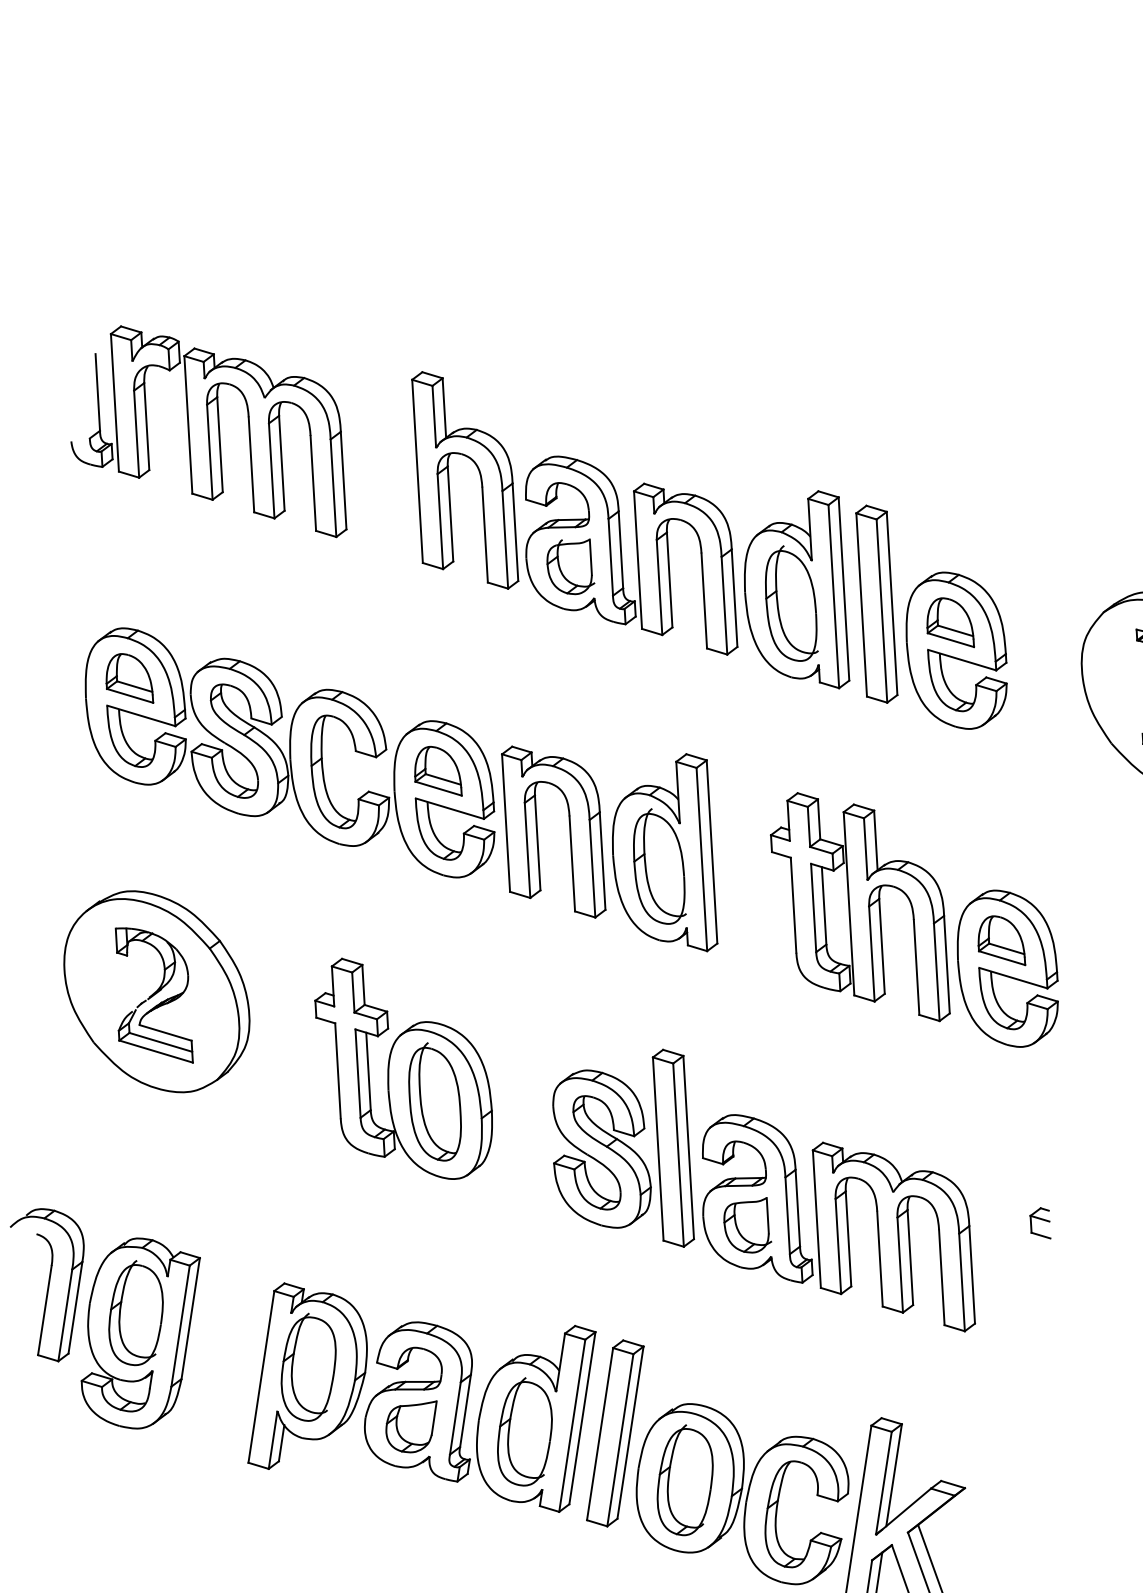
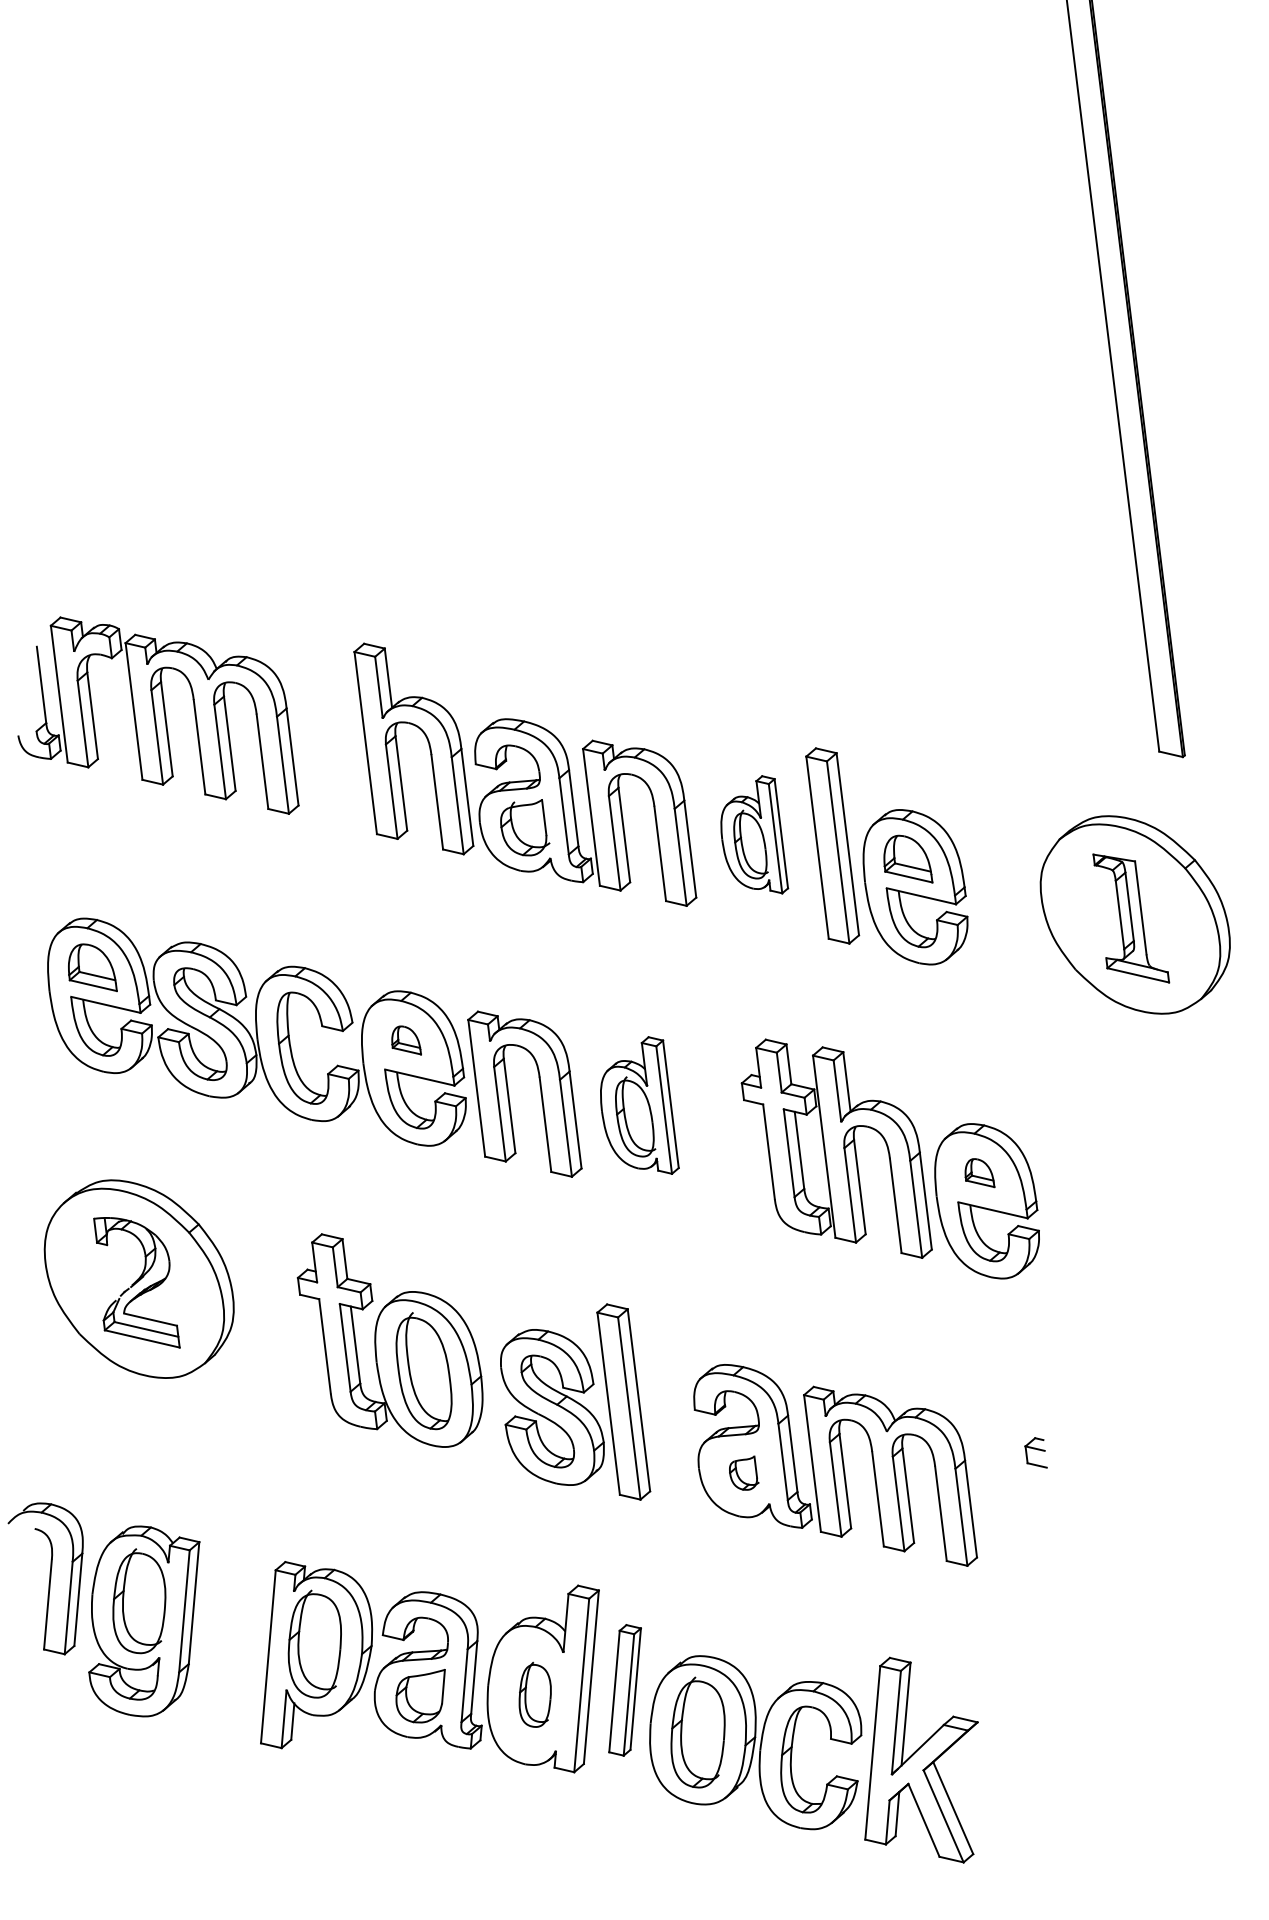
part: (799, 587) -> (754, 834), size x0.6
part: (439, 770) -> (406, 1040), size x0.6
part: (667, 850) -> (639, 1105), size x0.7
part: (1002, 939) -> (979, 1172), size x0.6
part: (625, 1144) -> (575, 1401), moved
part: (748, 1223) -> (744, 1472), size x0.6
part: (525, 1431) -> (535, 1694), size x0.6
part: (614, 1433) -> (624, 1690), size x0.7

